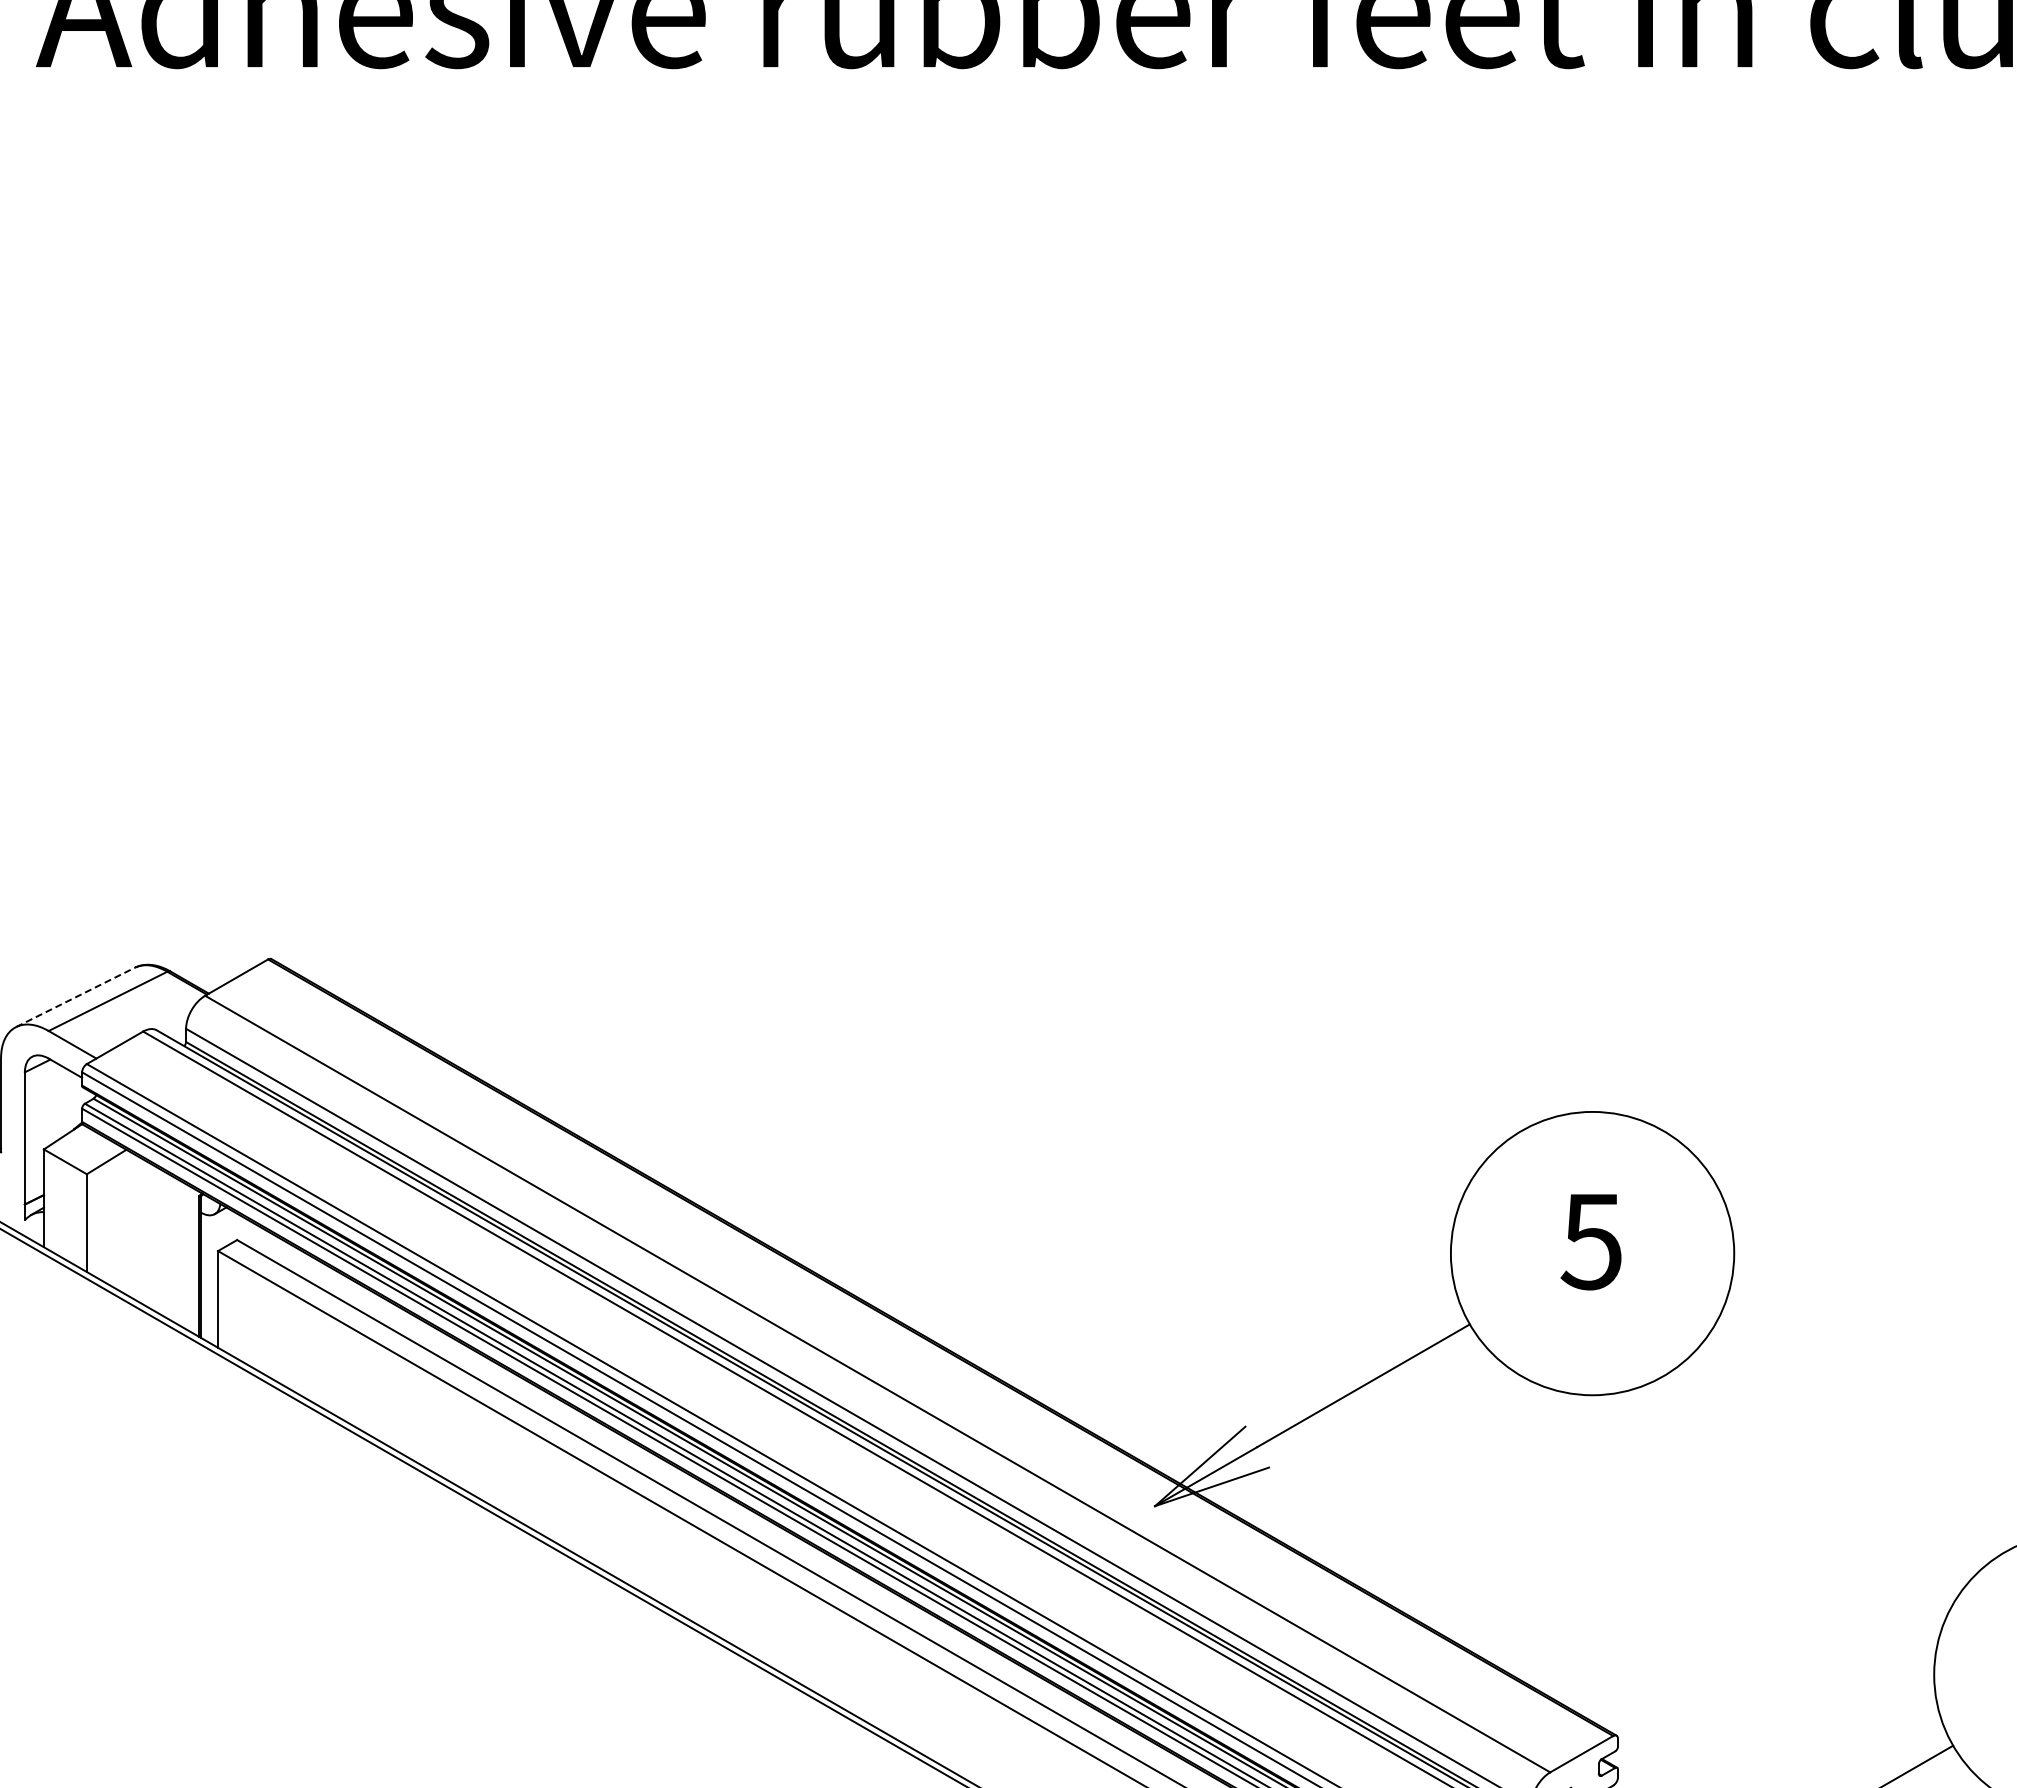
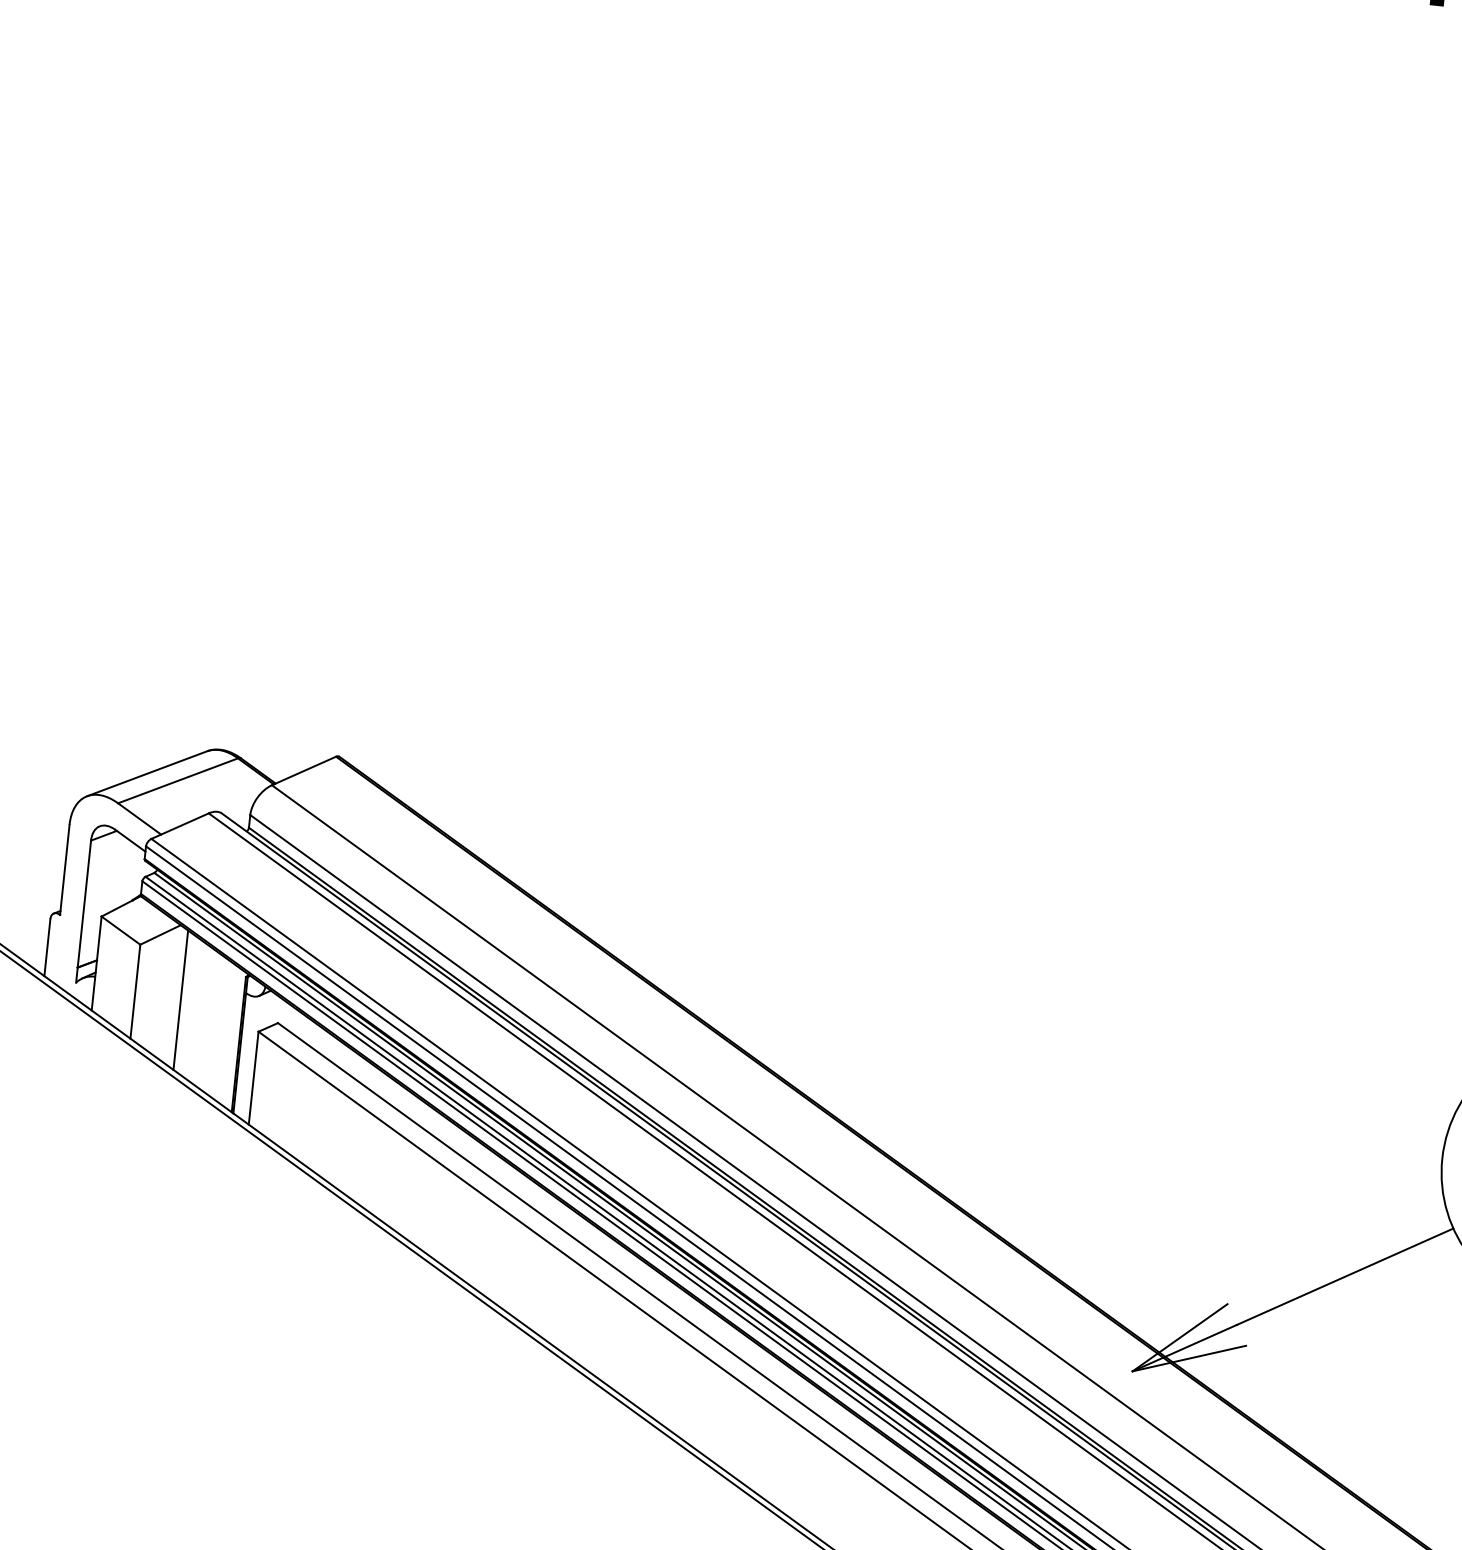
line: (76, 997) -> (148, 773), dashed -> solid
line: (134, 1226) -> (180, 999), added

